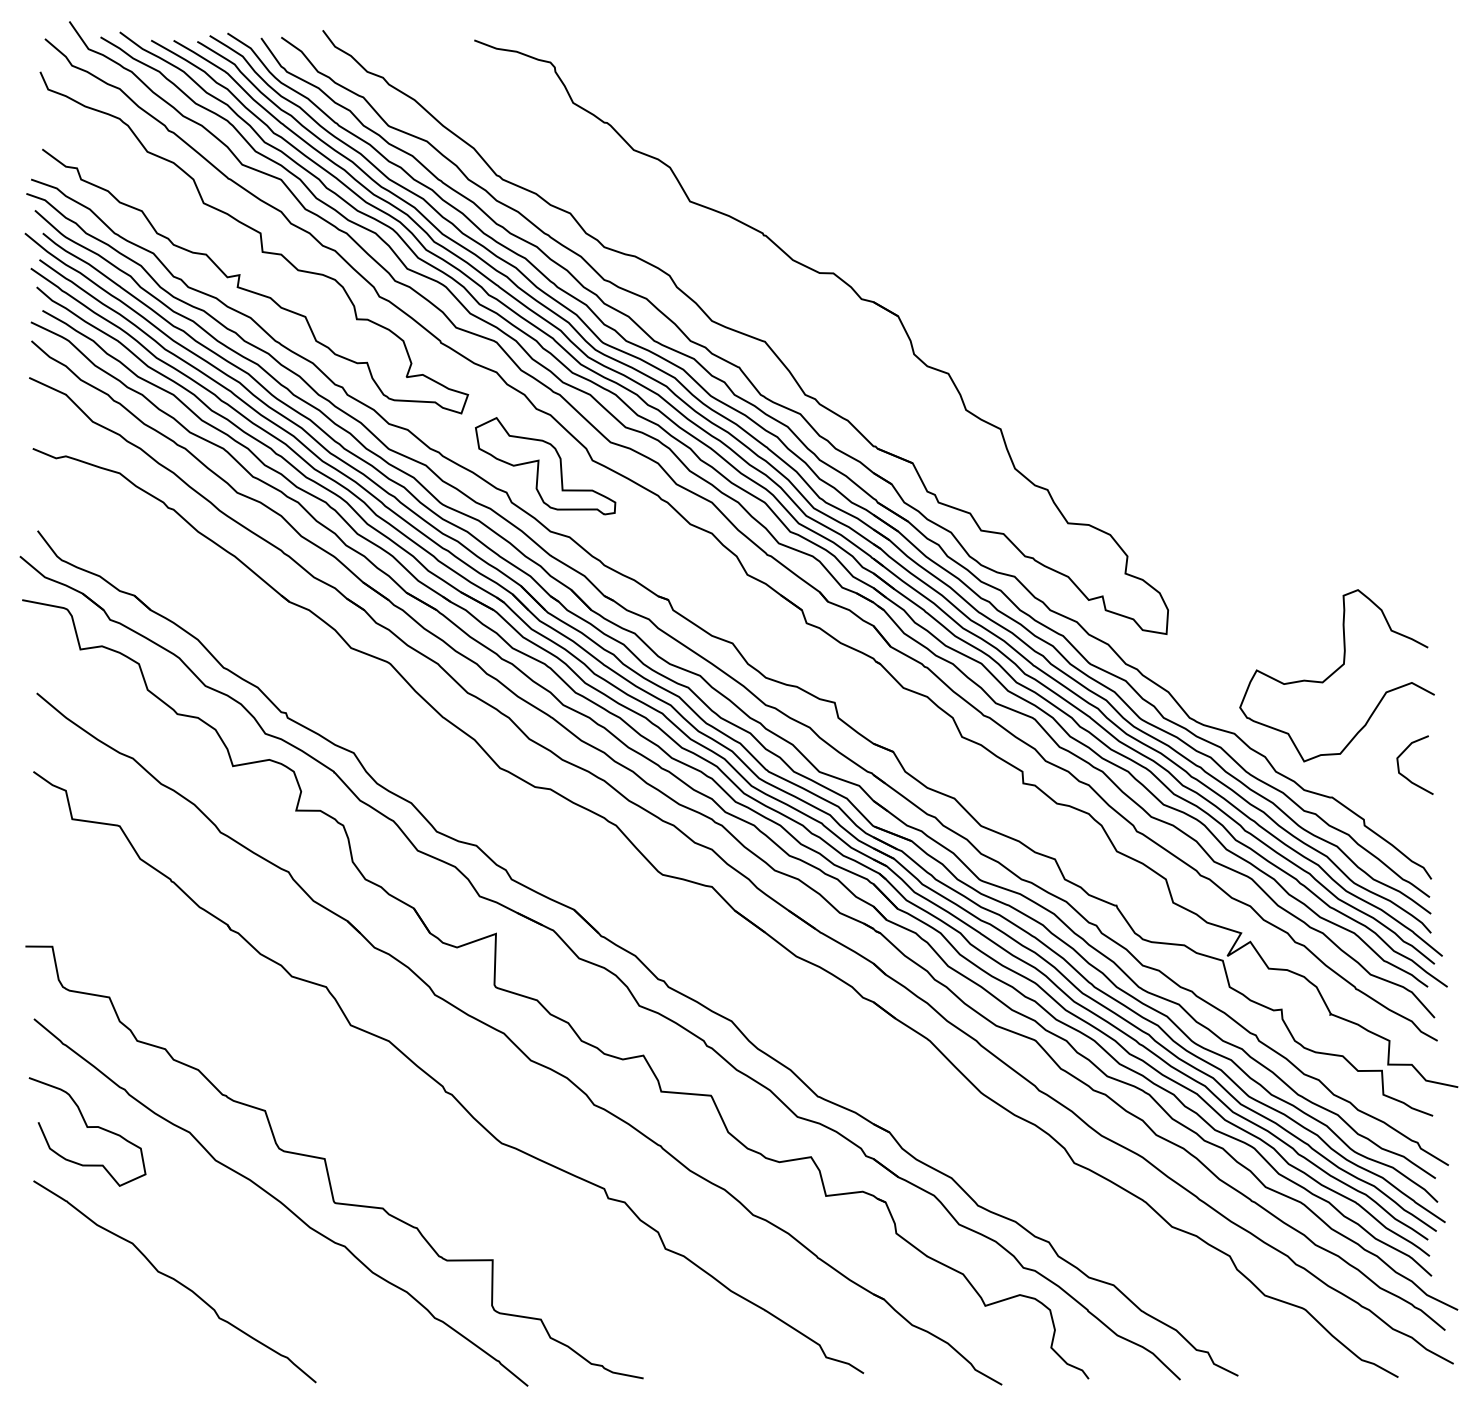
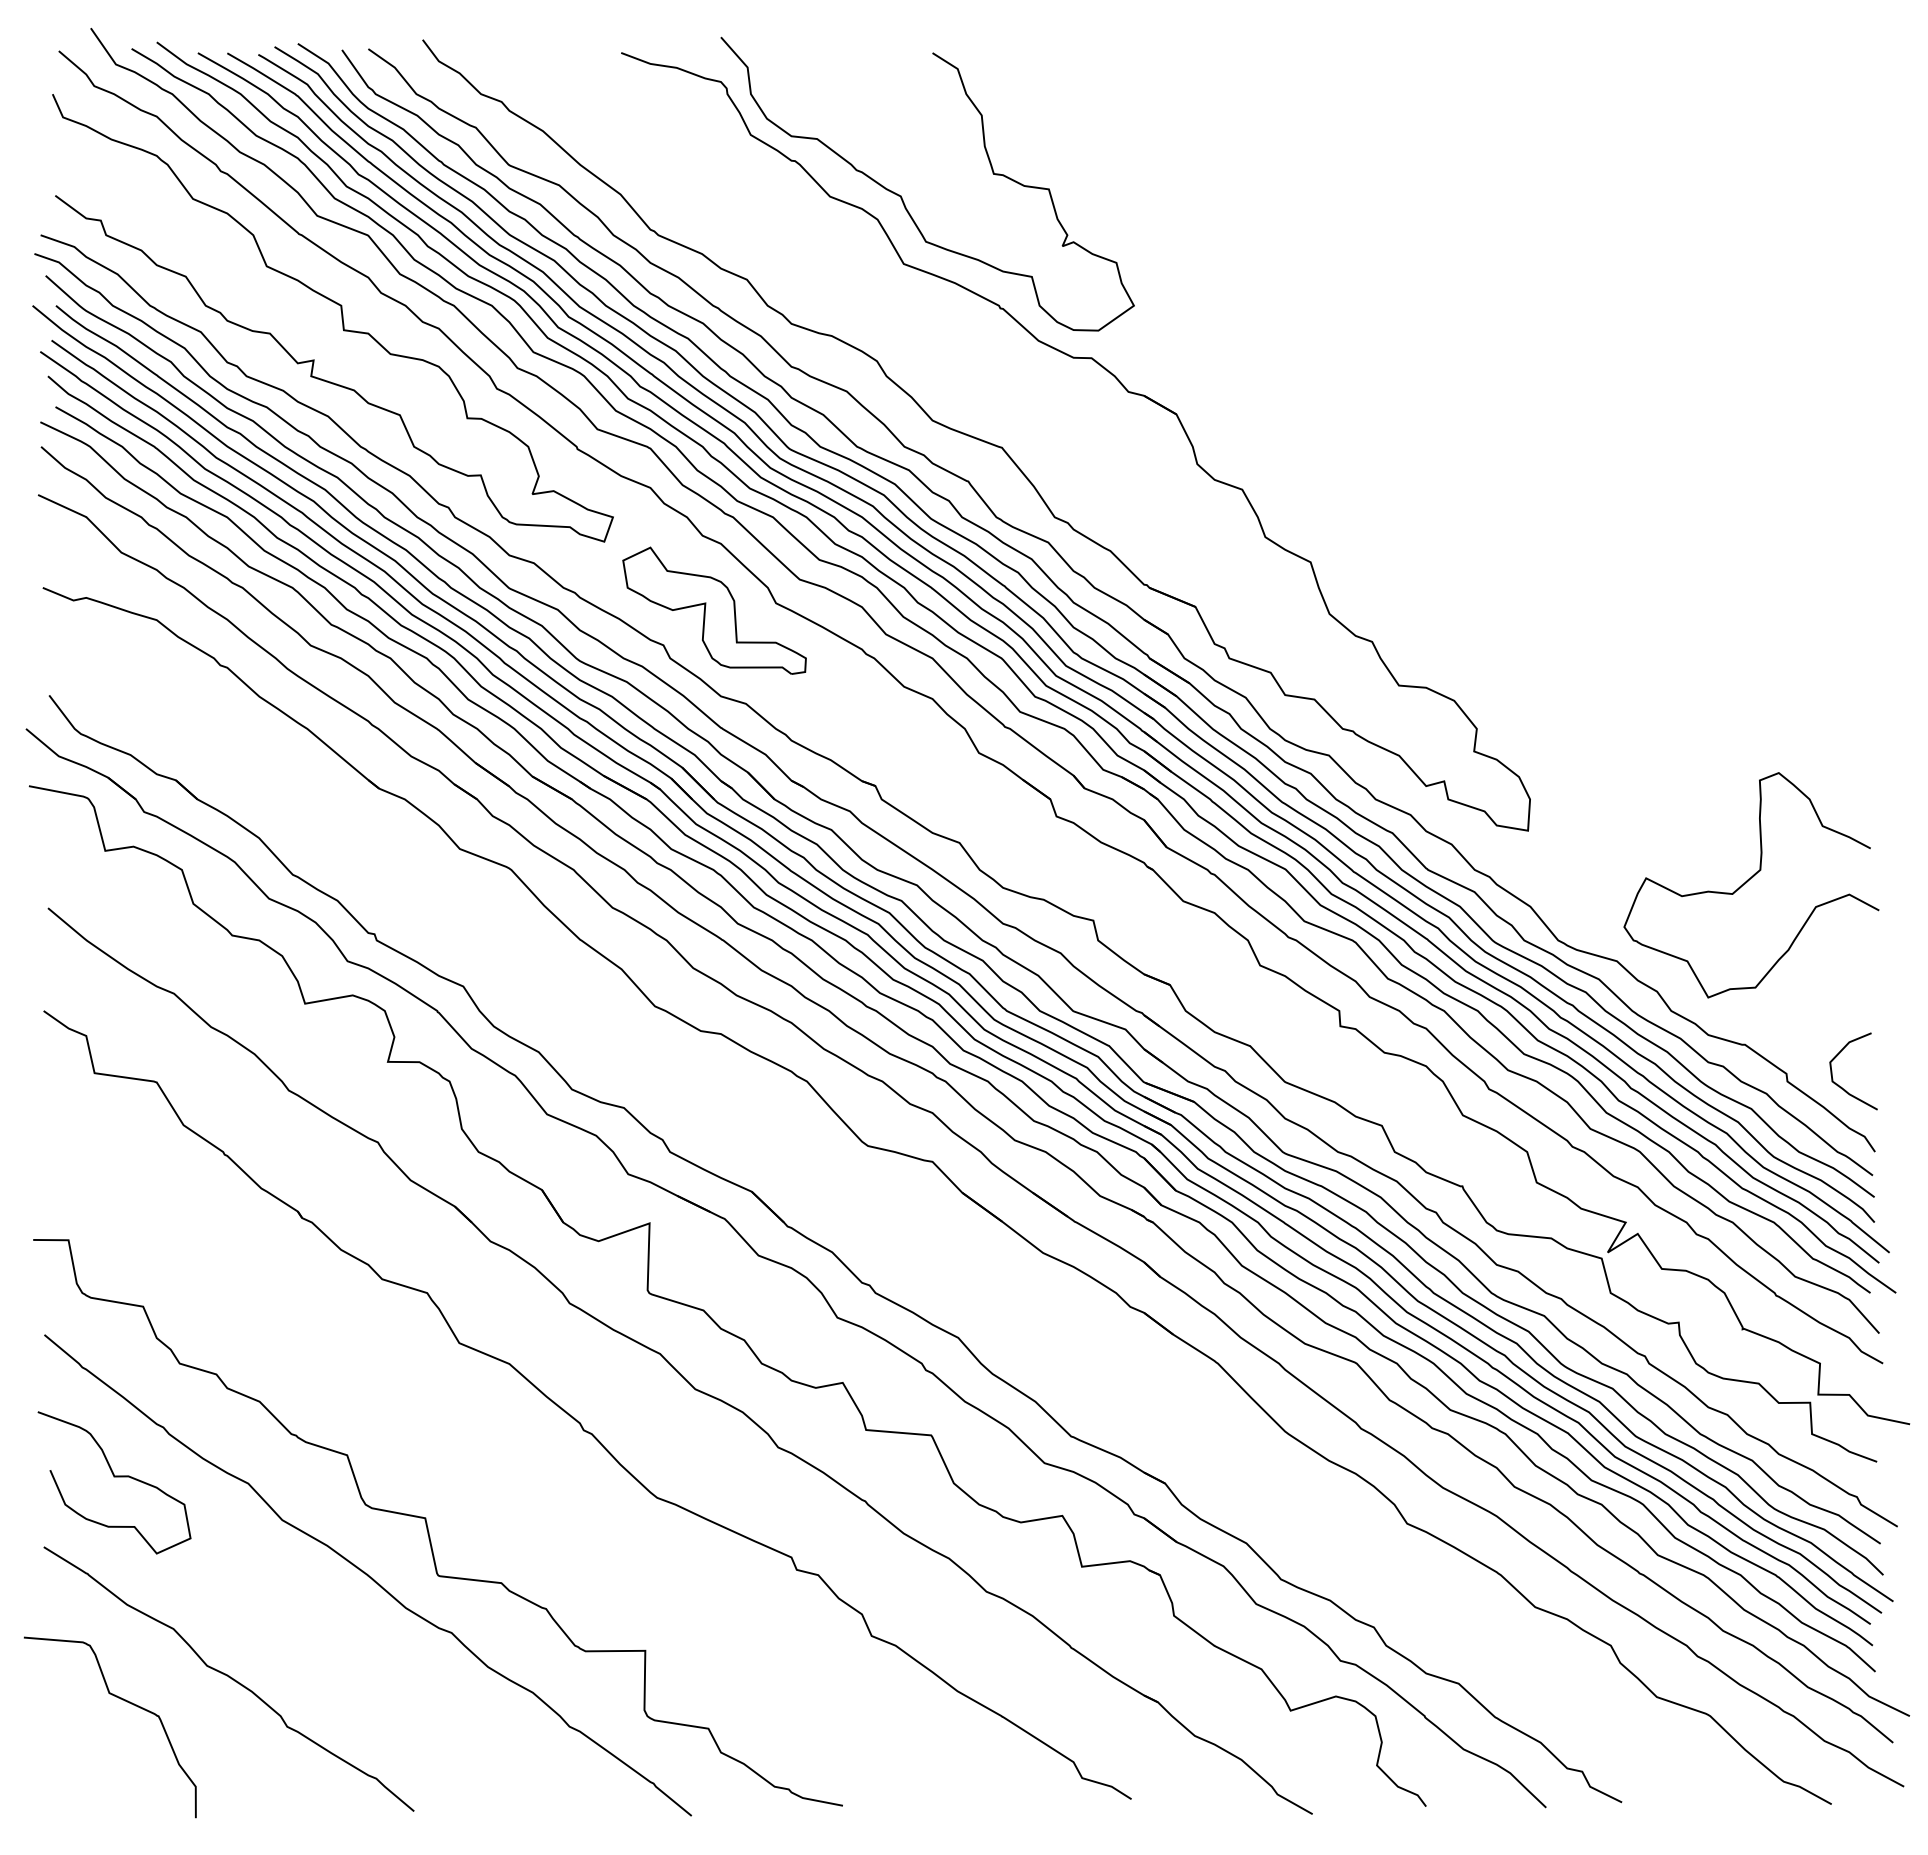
curve: (688, 149) -> (901, 195), added
curve: (1405, 776) -> (1841, 1086), moved
curve: (93, 1298) -> (122, 1700), added

